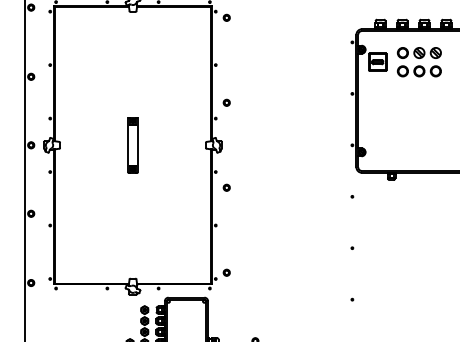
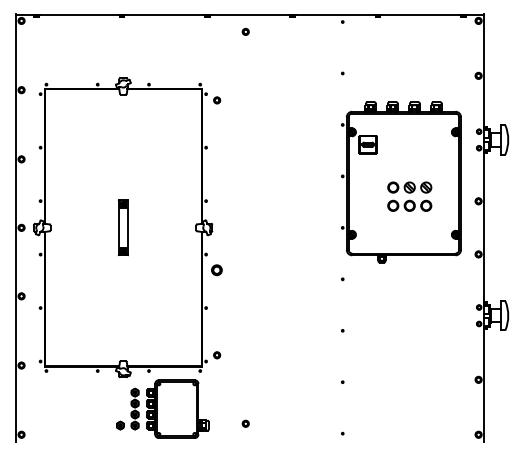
part: (419, 61) -> (409, 196), moved
part: (227, 102) -> (217, 185), removed
part: (227, 187) -> (217, 270), size x1.6

